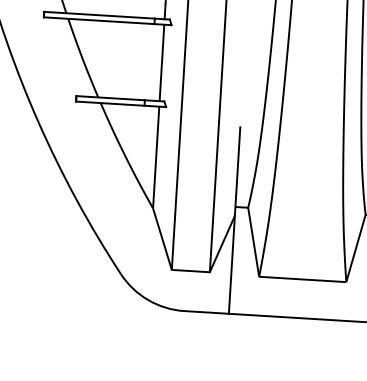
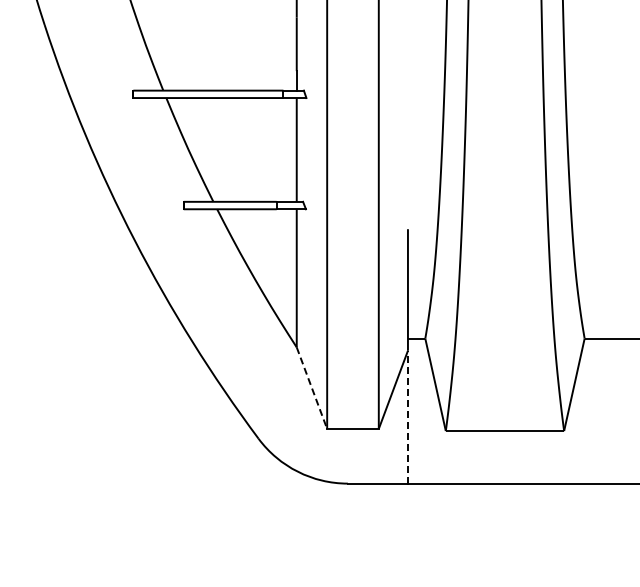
line: (162, 239) -> (312, 388), solid -> dashed
line: (231, 264) -> (407, 416), solid -> dashed

